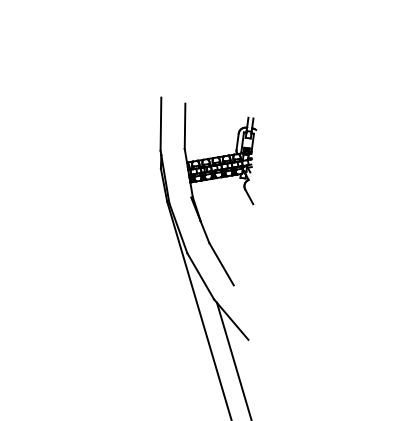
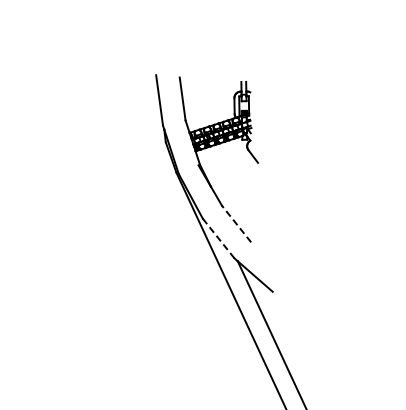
line: (221, 263) -> (236, 223), solid -> dashed
line: (200, 276) -> (218, 238), solid -> dashed

